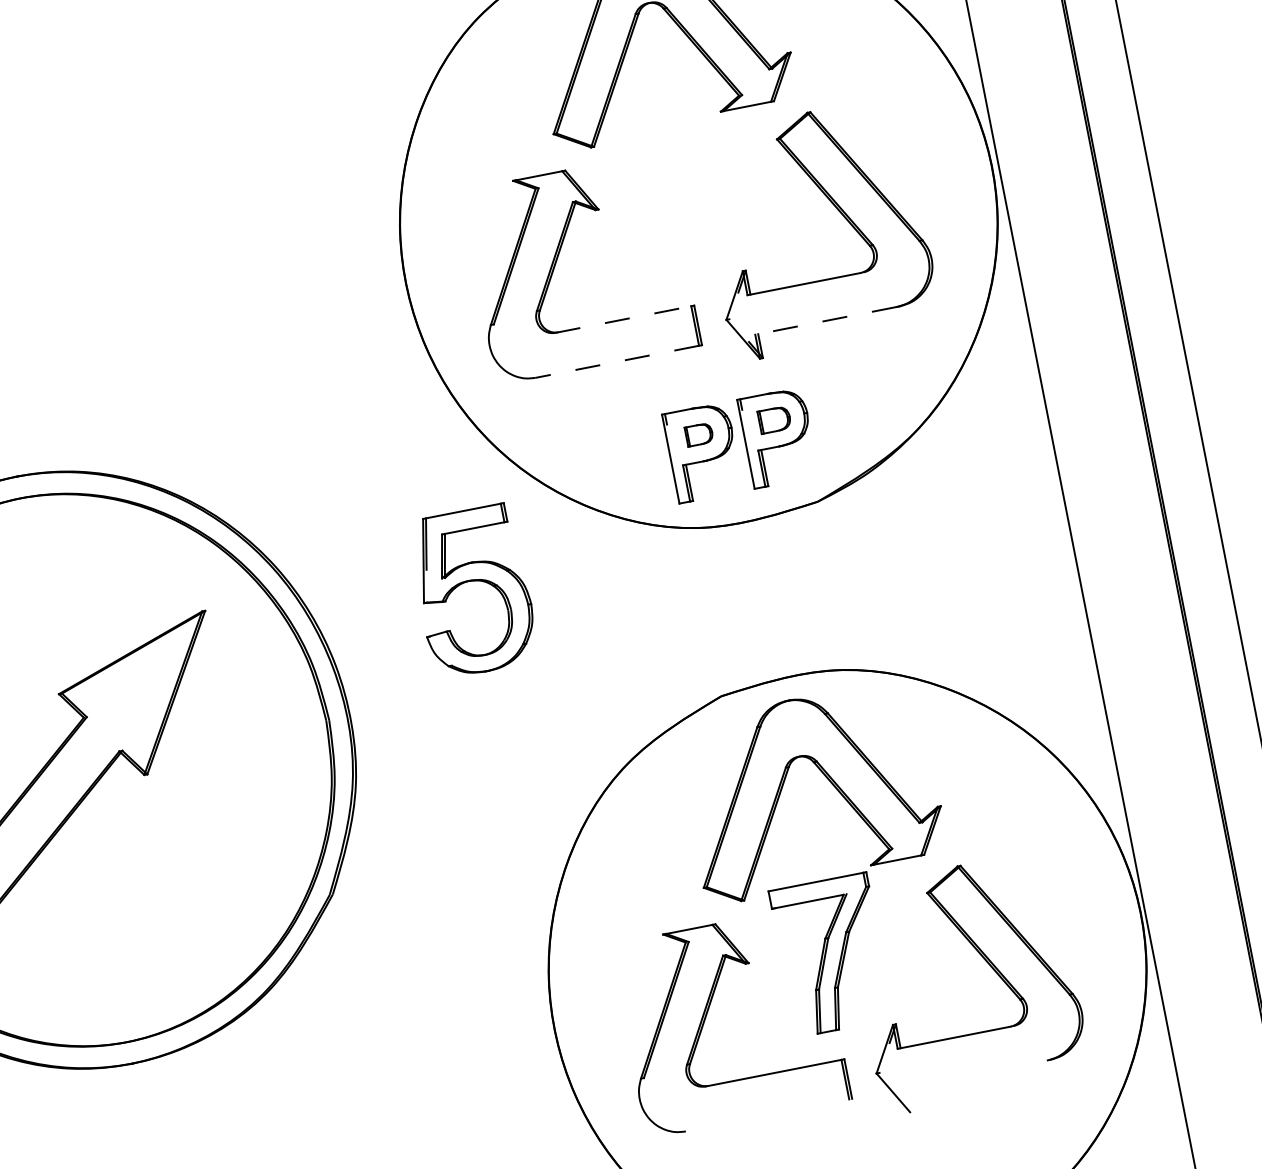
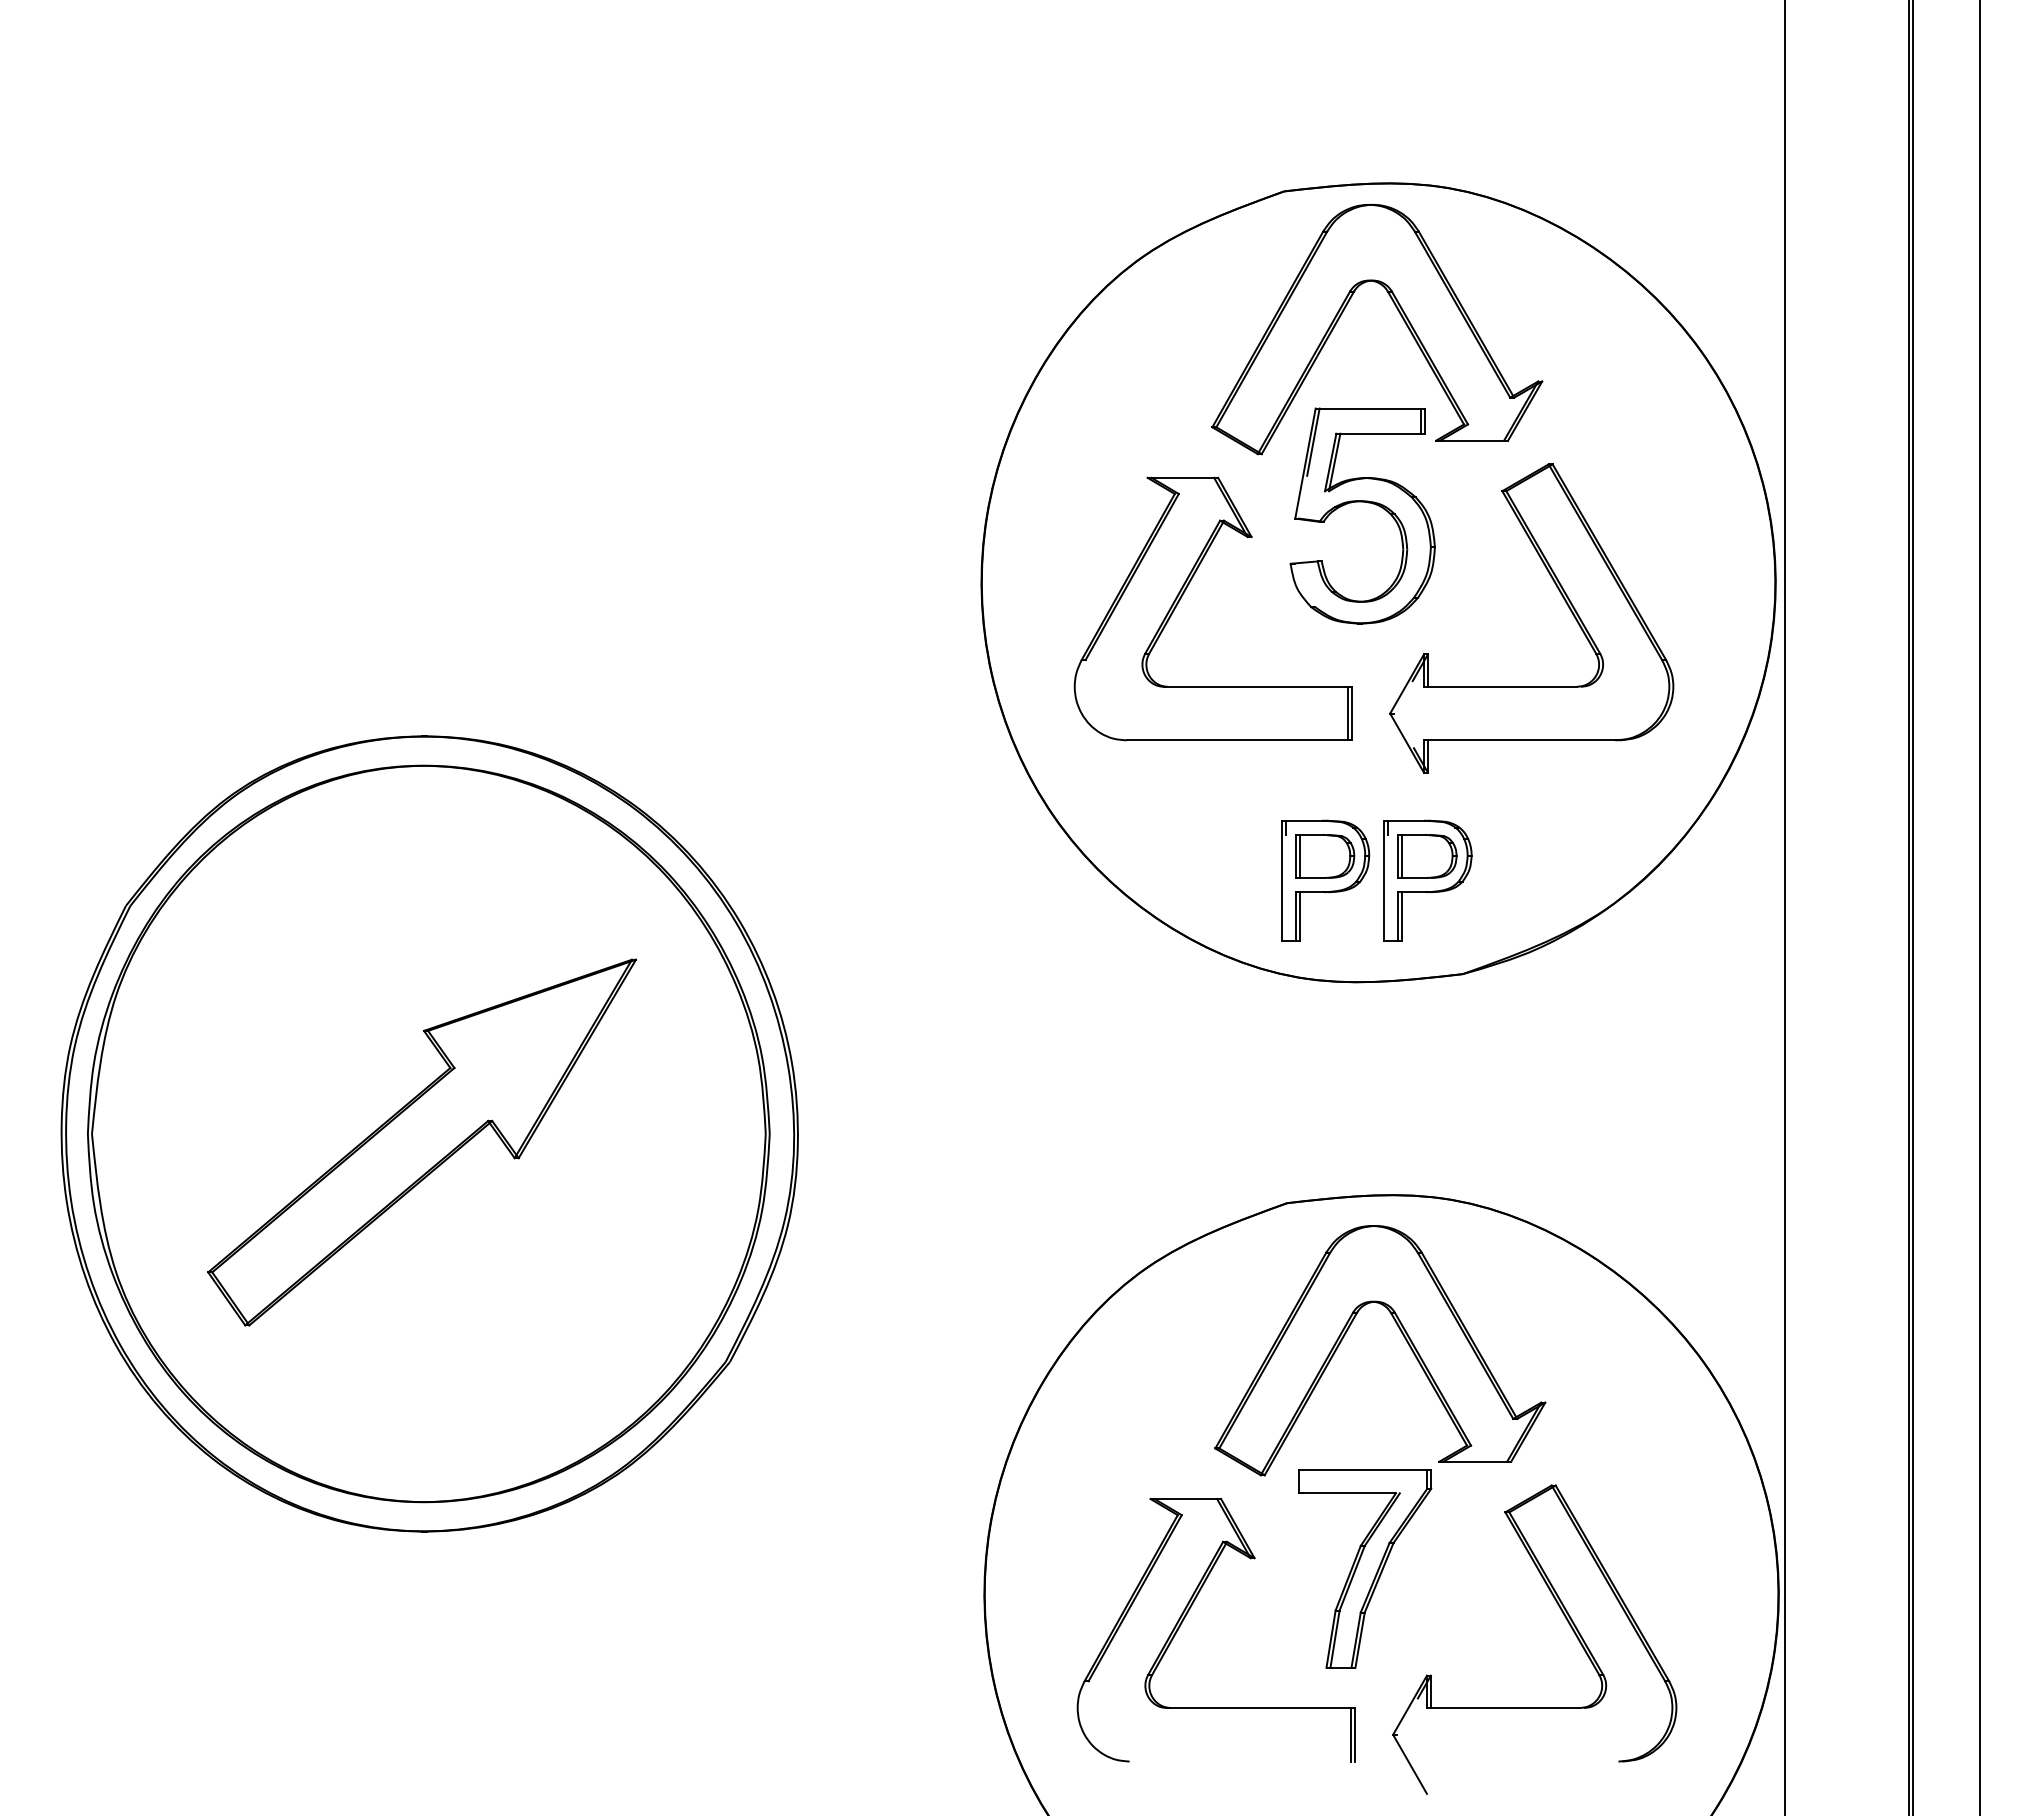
line: (623, 319) -> (1255, 686), dashed -> solid
line: (825, 321) -> (1519, 740), dashed -> solid
line: (617, 361) -> (1237, 740), dashed -> solid
part: (774, 419) -> (1427, 856), size x1.43
part: (699, 434) -> (1325, 856), size x1.67
part: (471, 581) -> (1362, 502), moved

